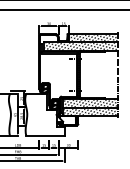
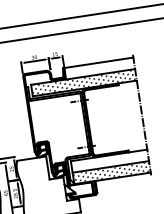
hatch: (92, 38) -> (98, 68), removed
hatch: (90, 103) -> (109, 161), removed

